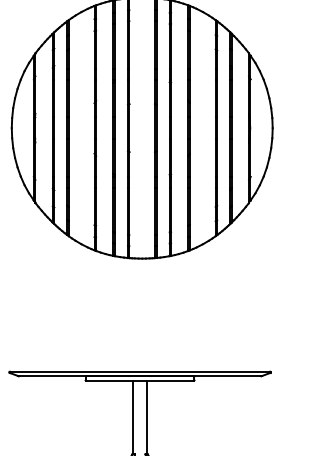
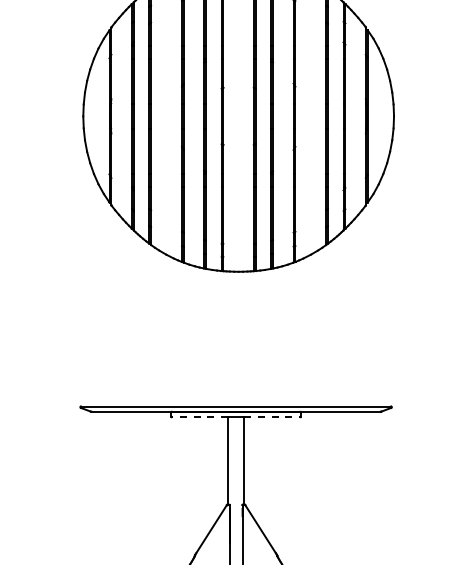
line: (109, 380) -> (199, 417), solid -> dashed
line: (170, 380) -> (272, 417), solid -> dashed

